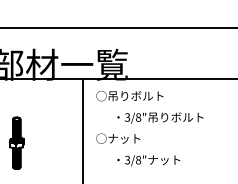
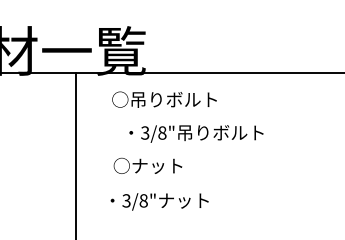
text: (129, 96) -> (163, 100), moved
text: (118, 138) -> (148, 165), moved
text: (148, 160) -> (159, 201), moved

